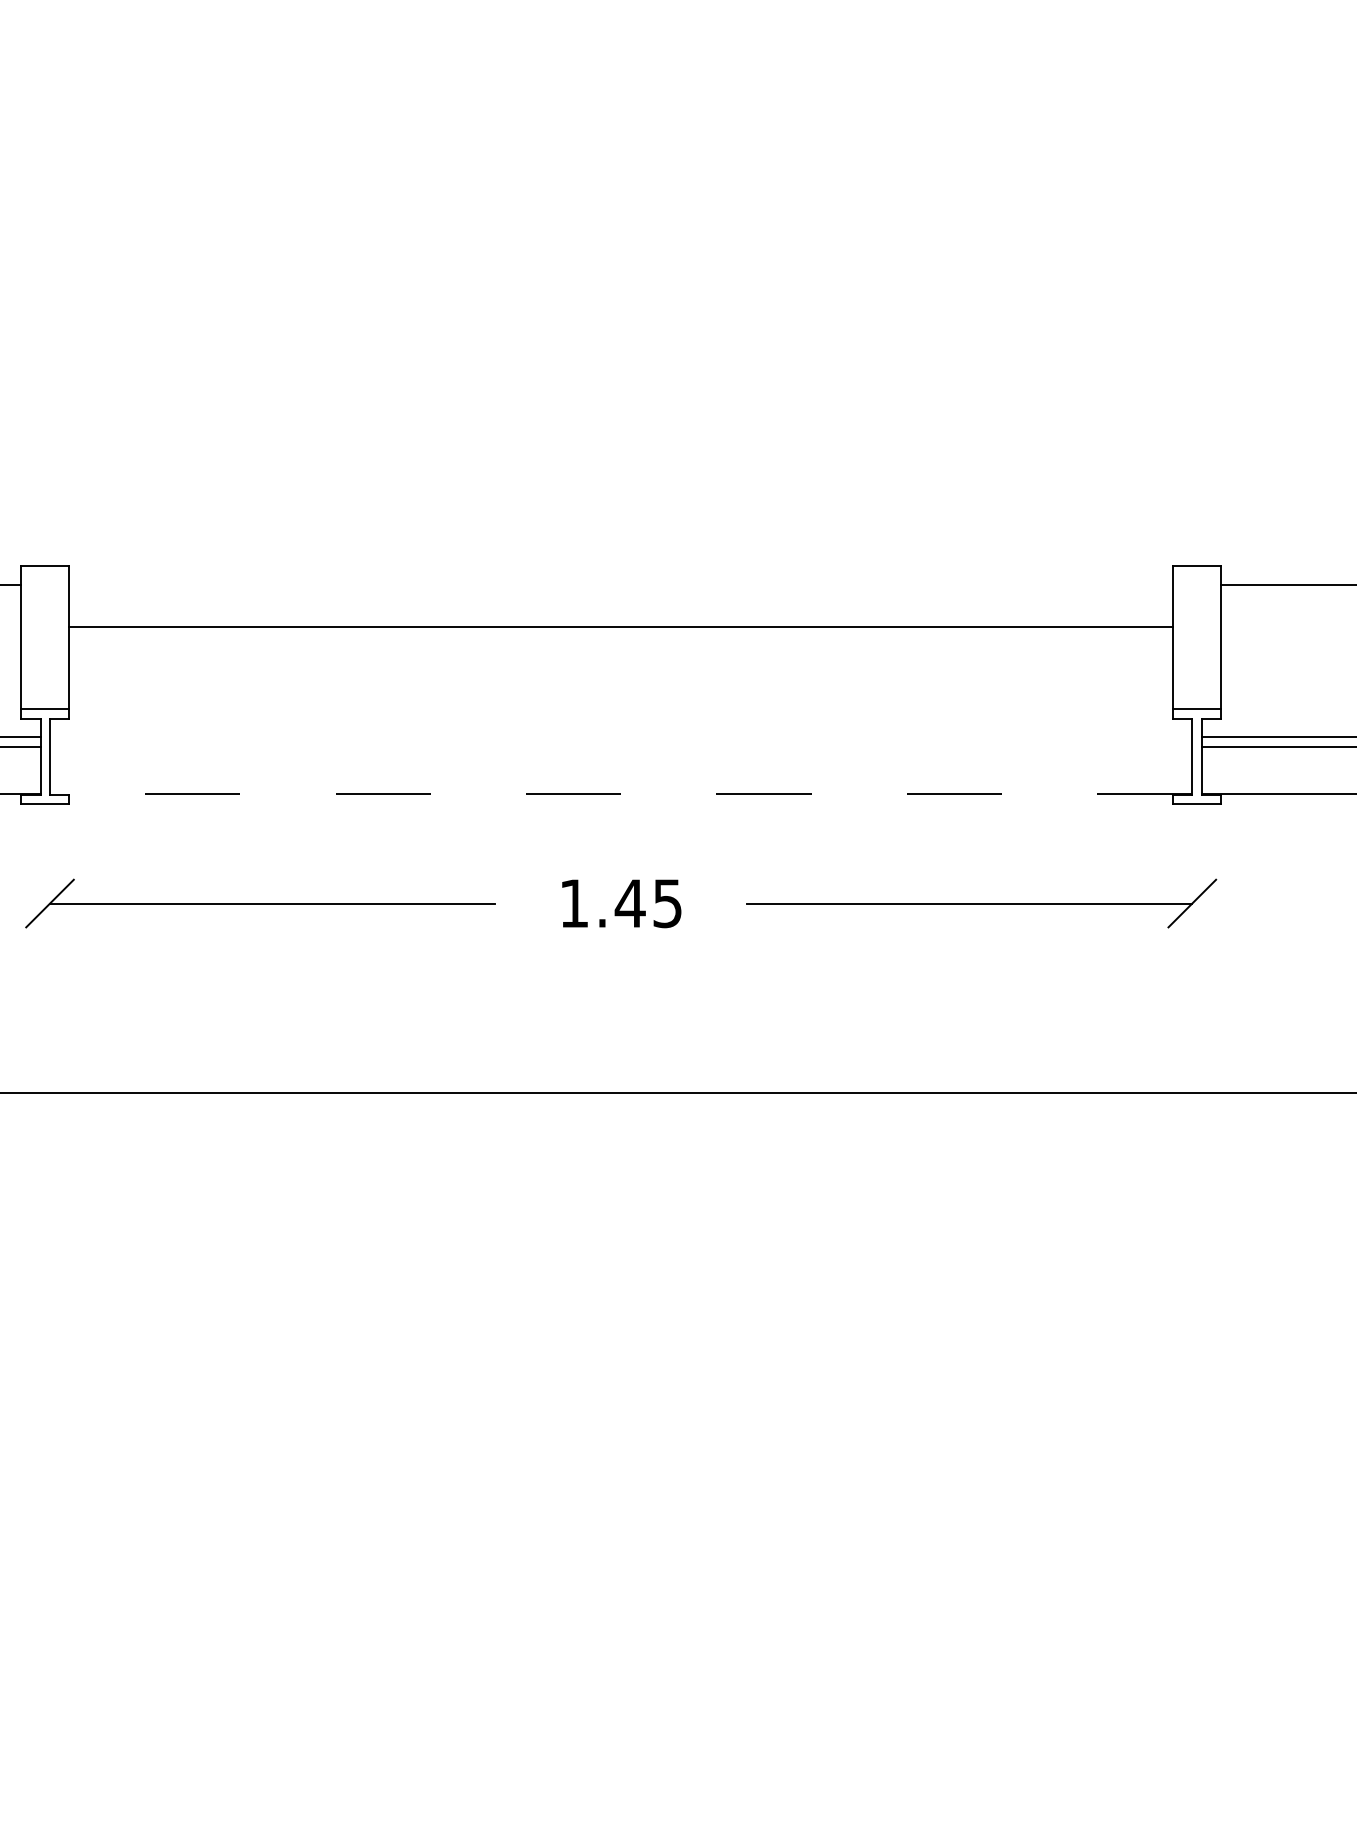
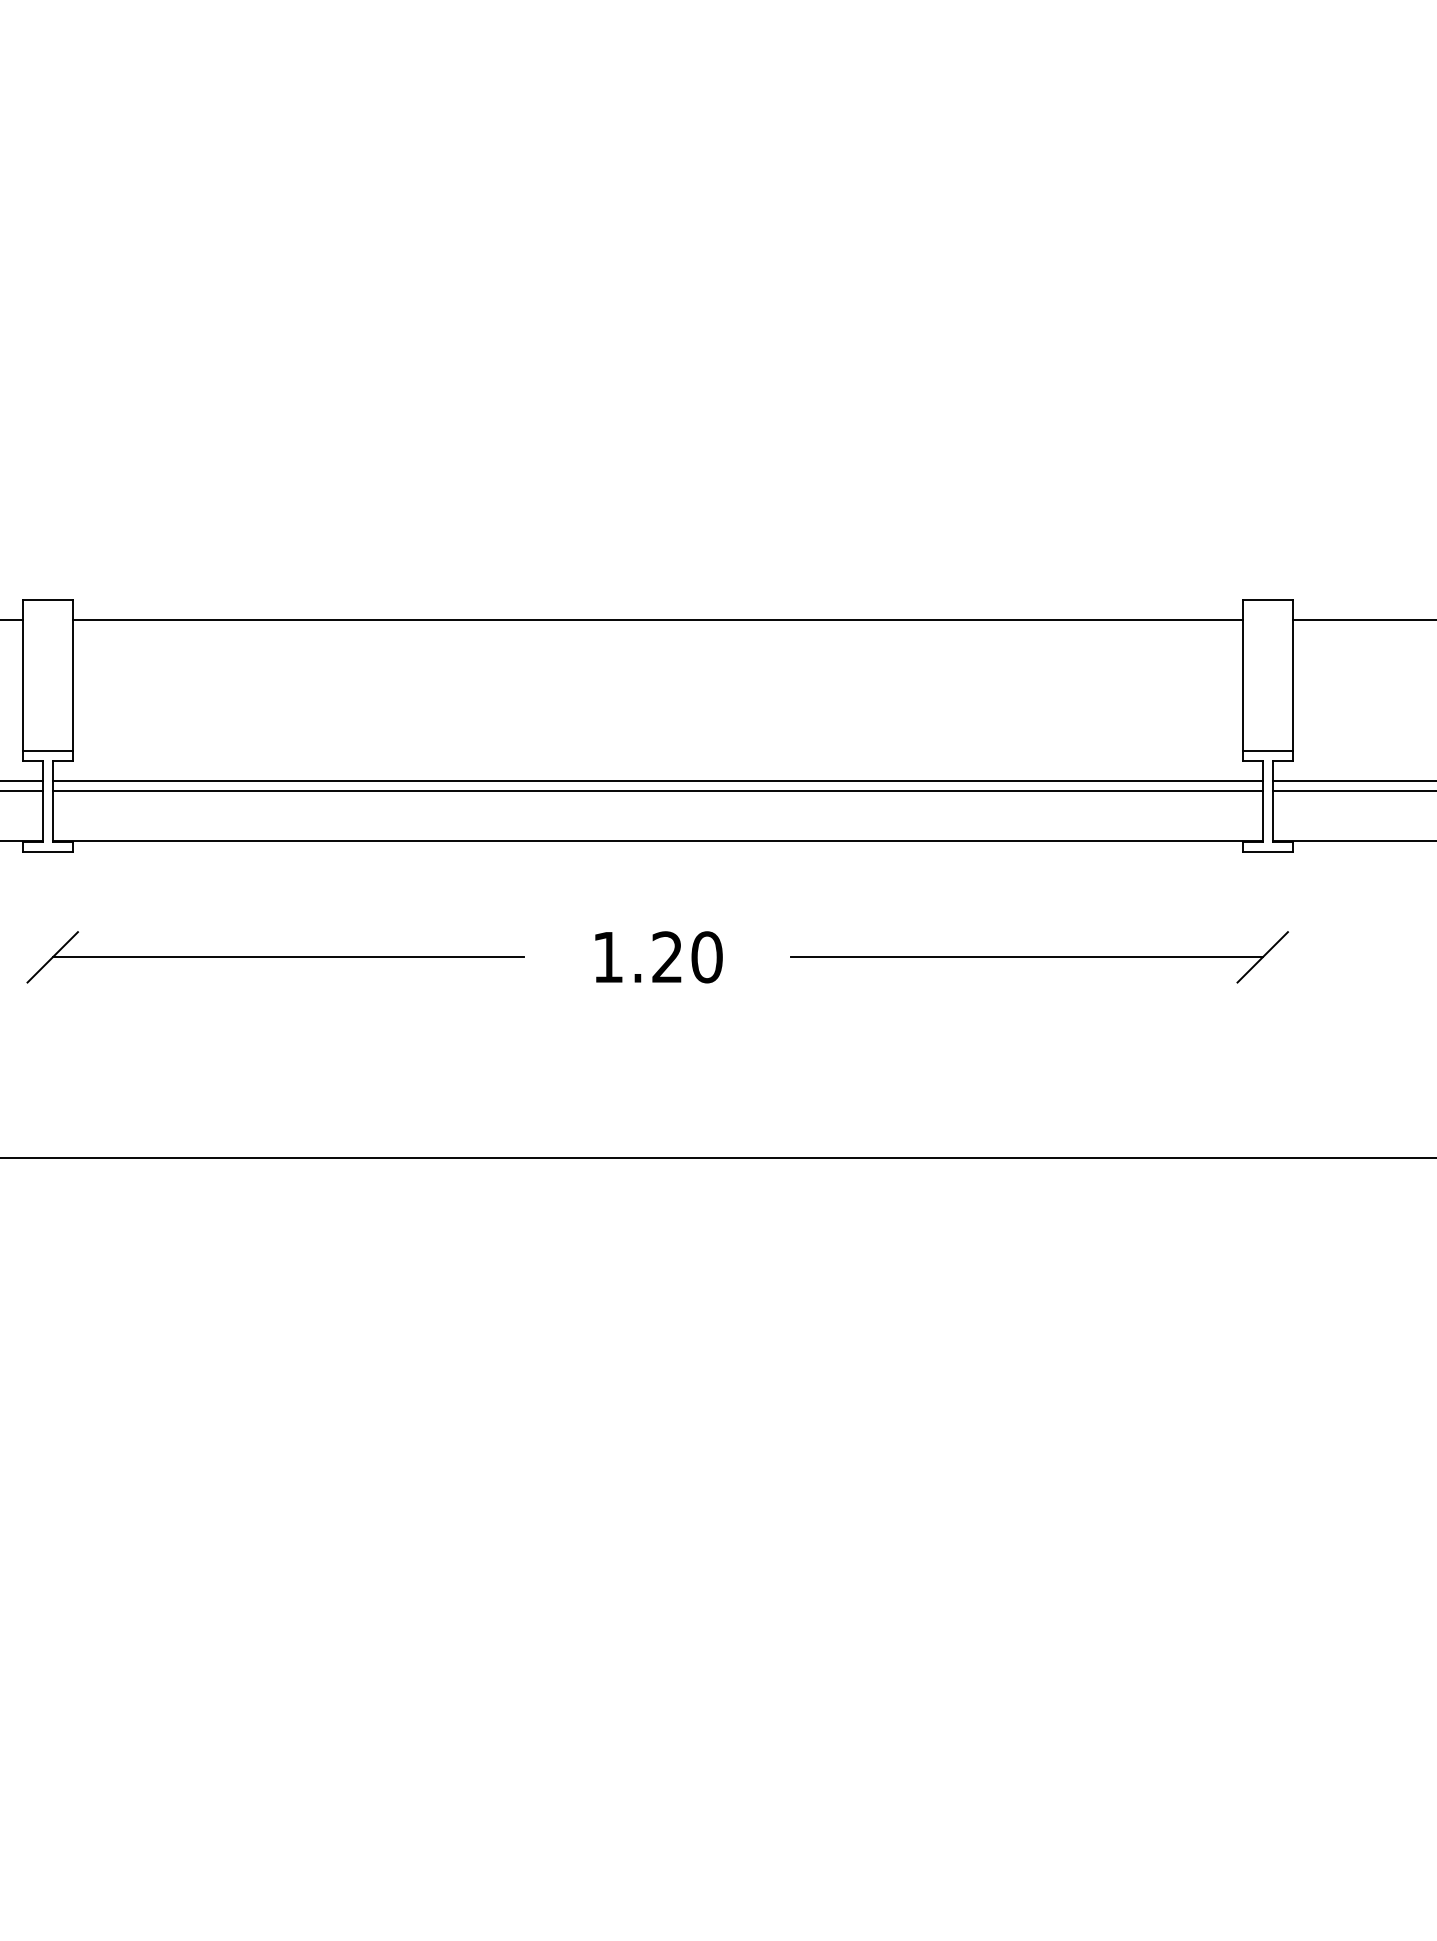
line: (621, 627) -> (658, 620), moved
line: (621, 737) -> (658, 781), added
line: (621, 746) -> (658, 790), added
line: (620, 794) -> (657, 841), dashed -> solid
text: (648, 903) -> (686, 957), 1.45 -> 1.20

